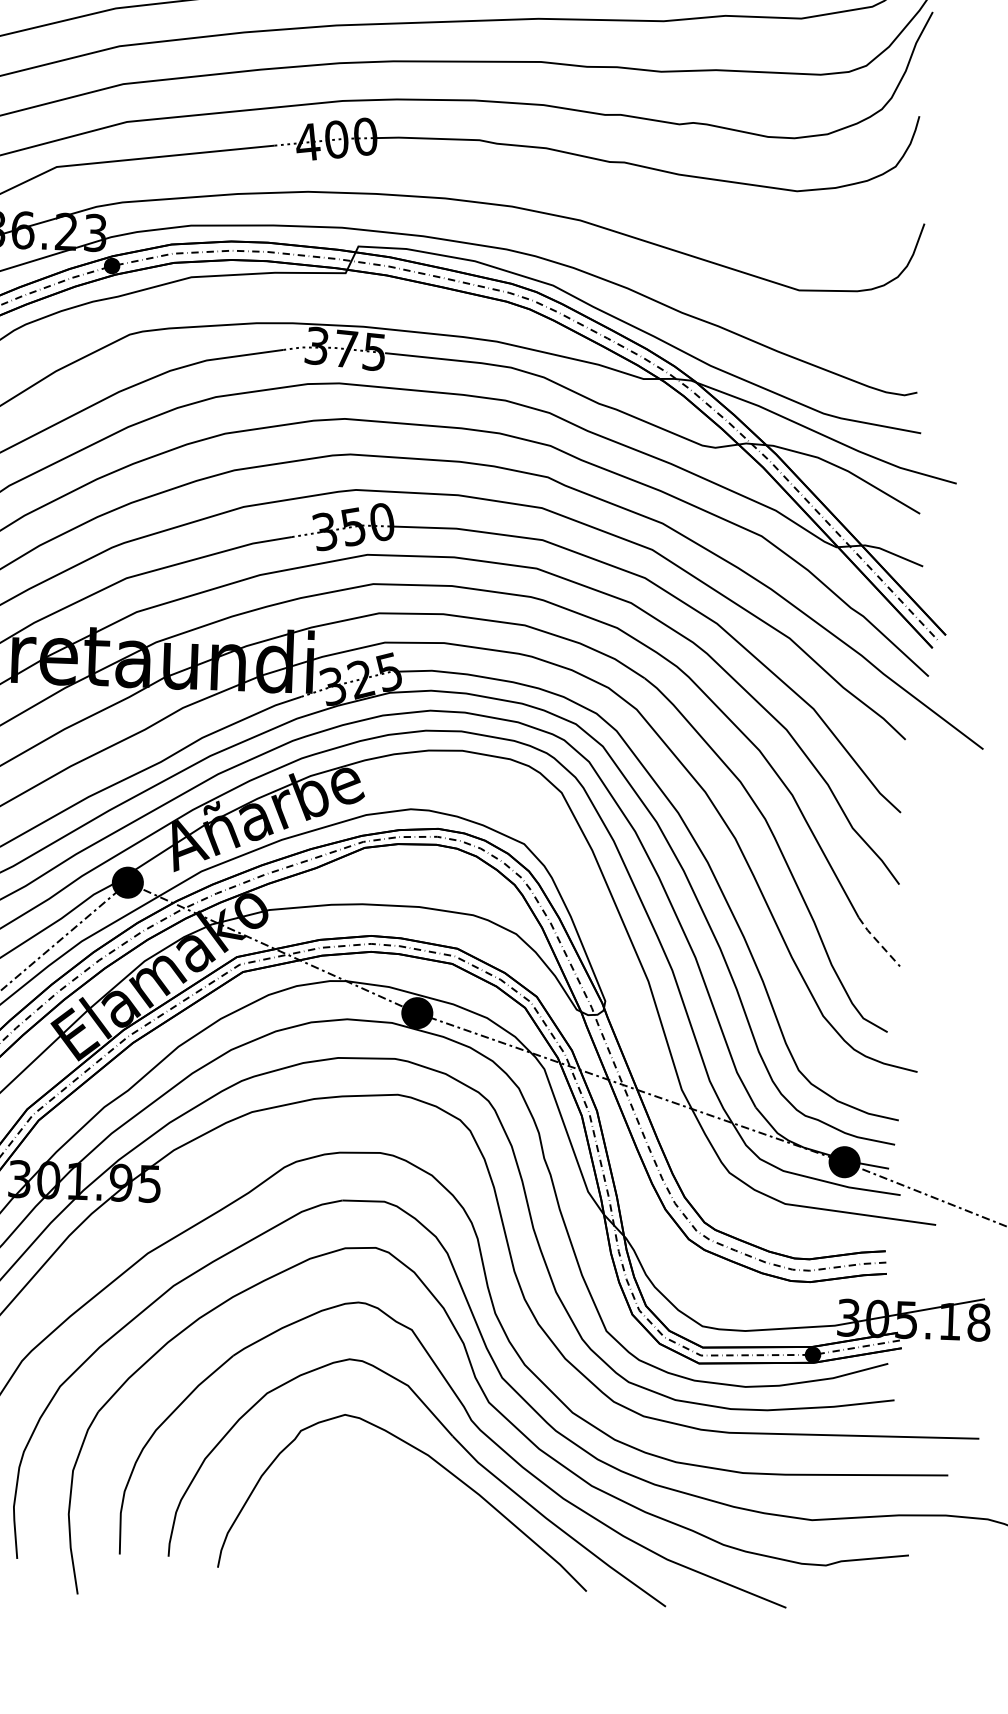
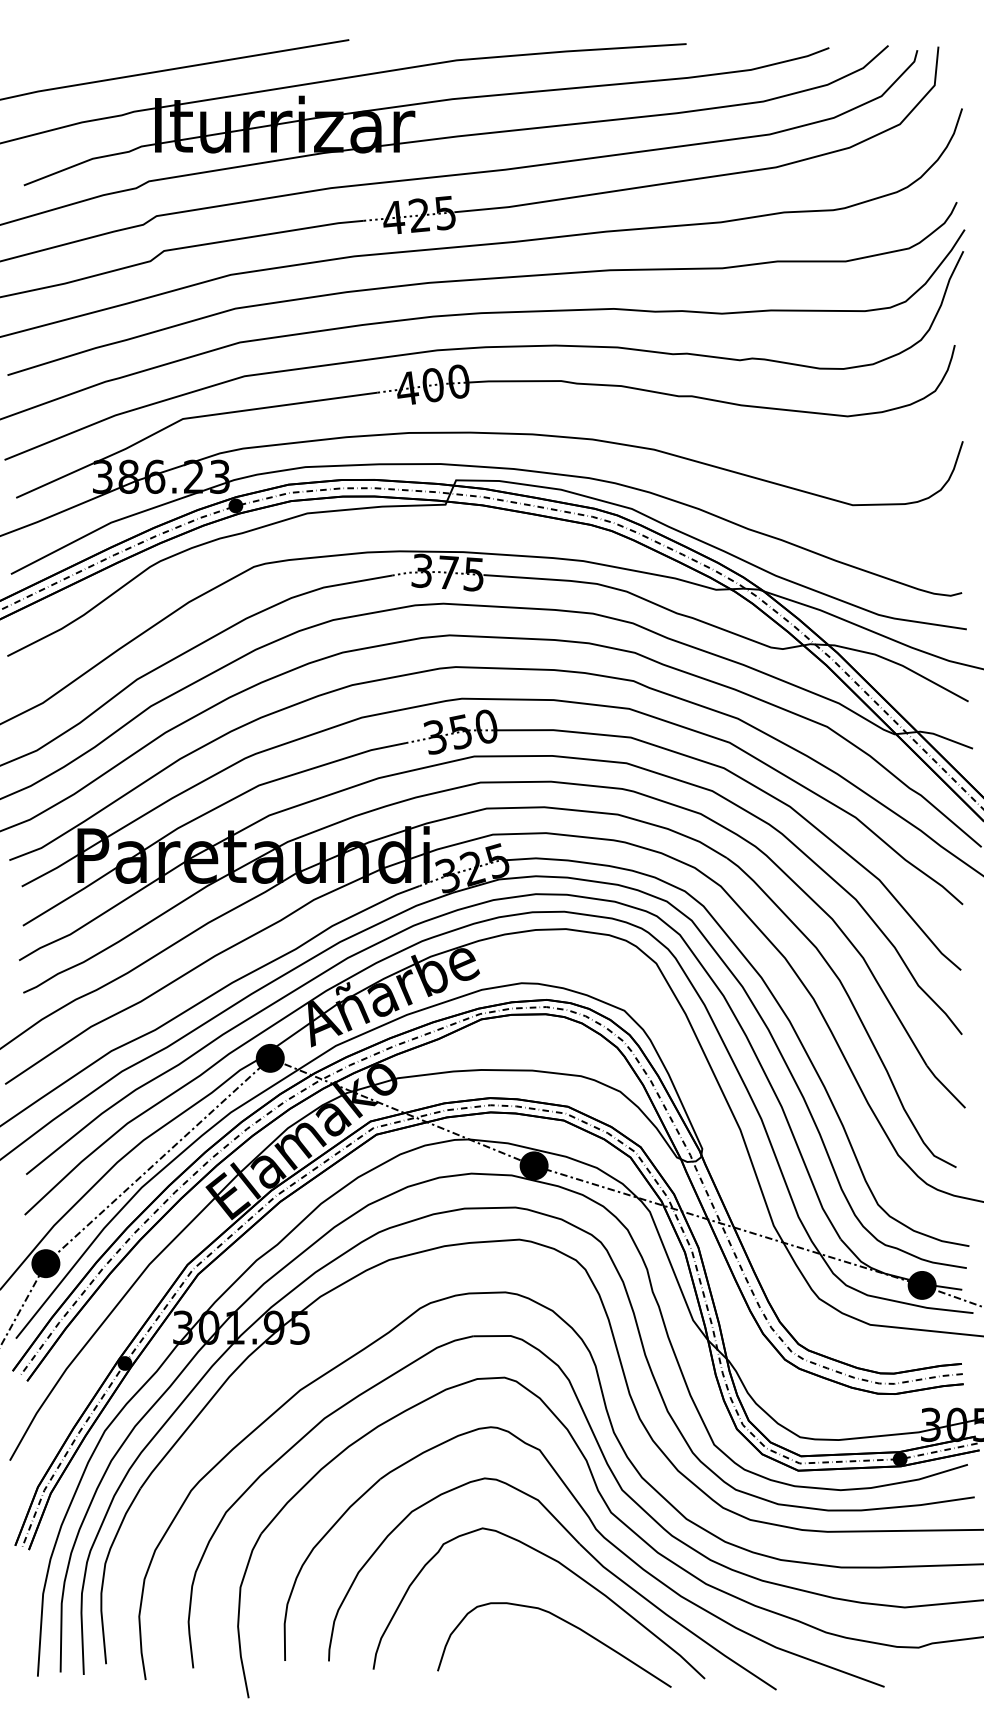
line: (878, 942) -> (945, 1087), dashed -> solid
curve: (433, 1523) -> (565, 1622), added

